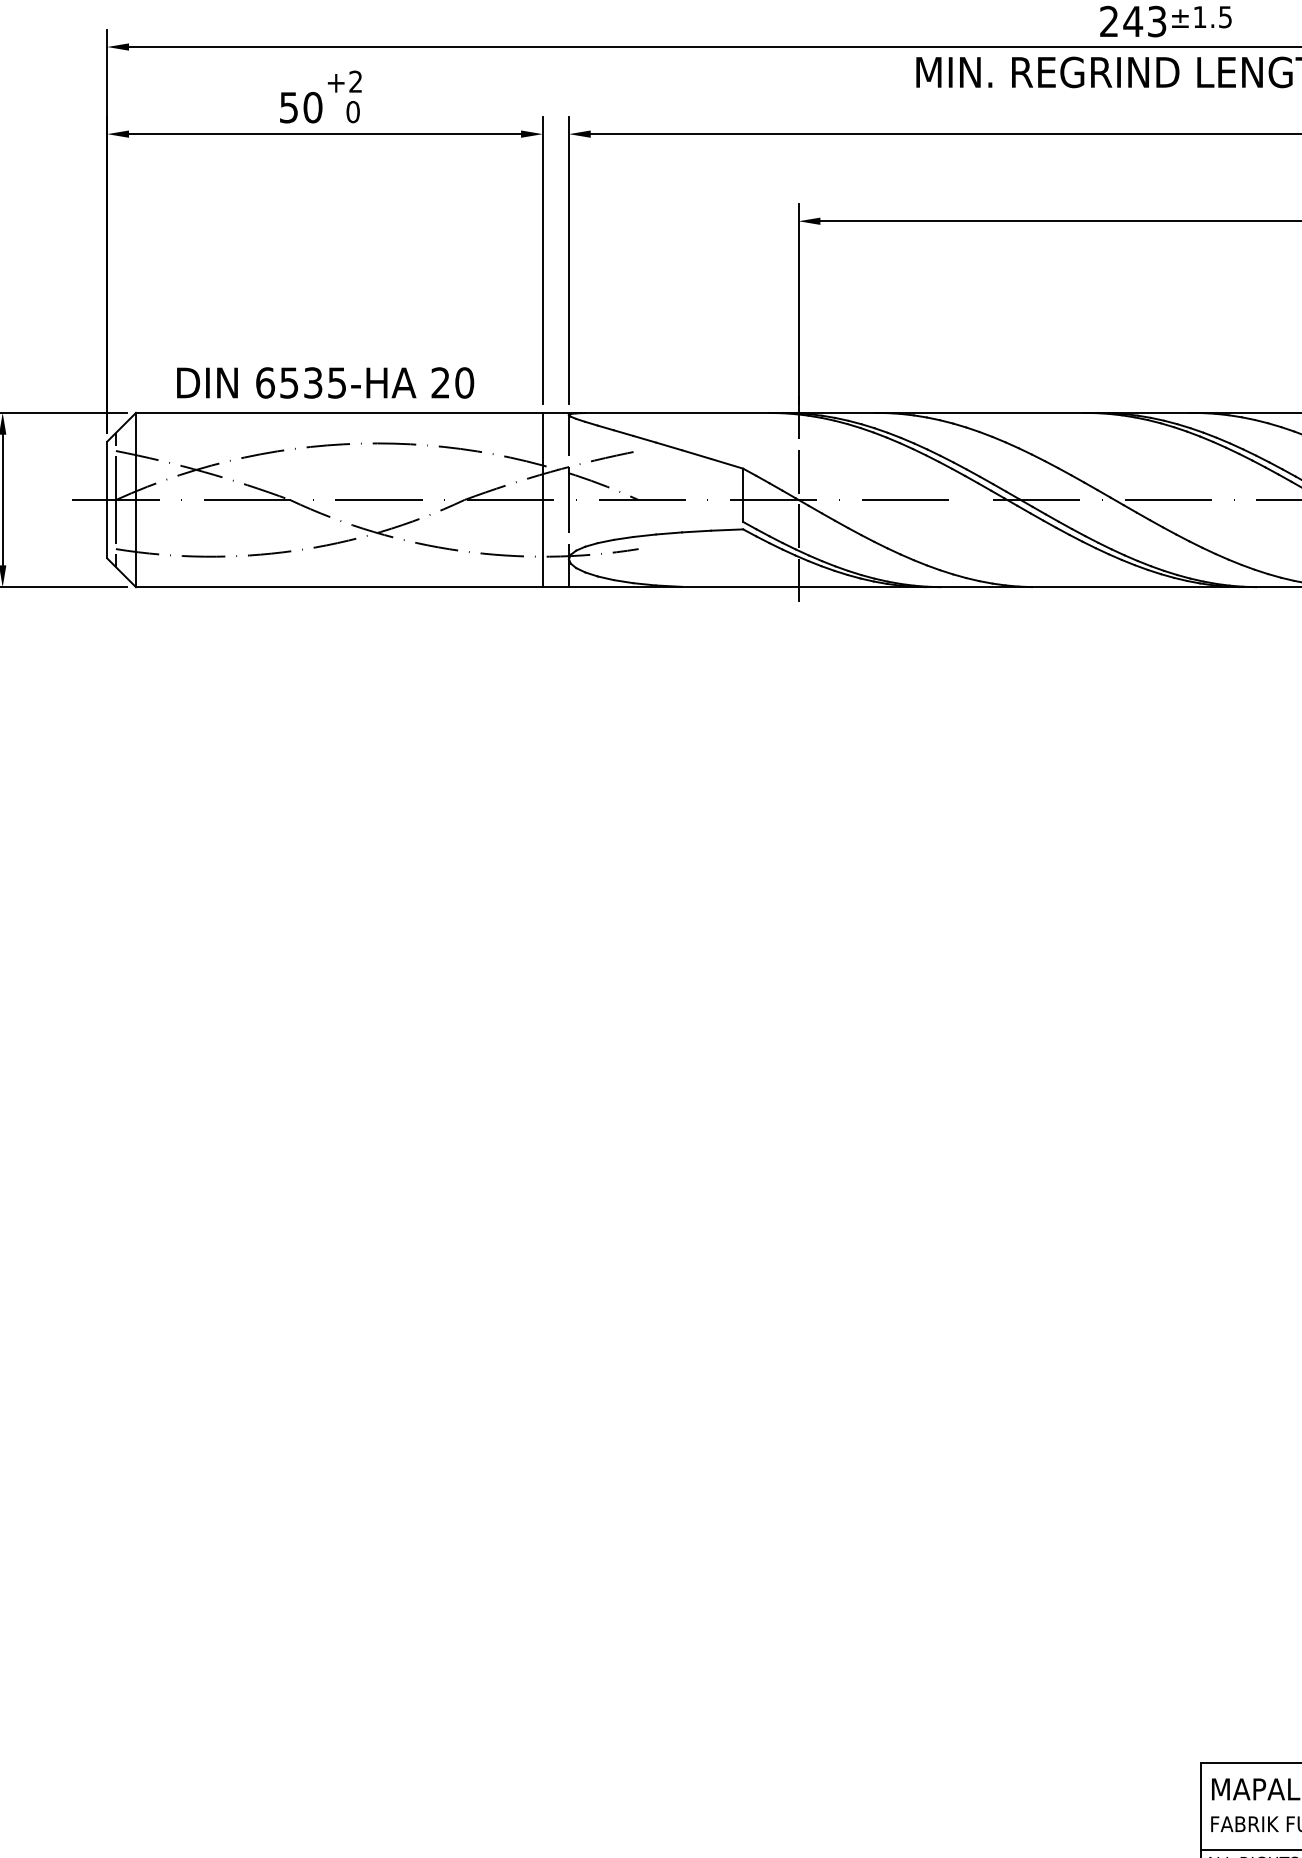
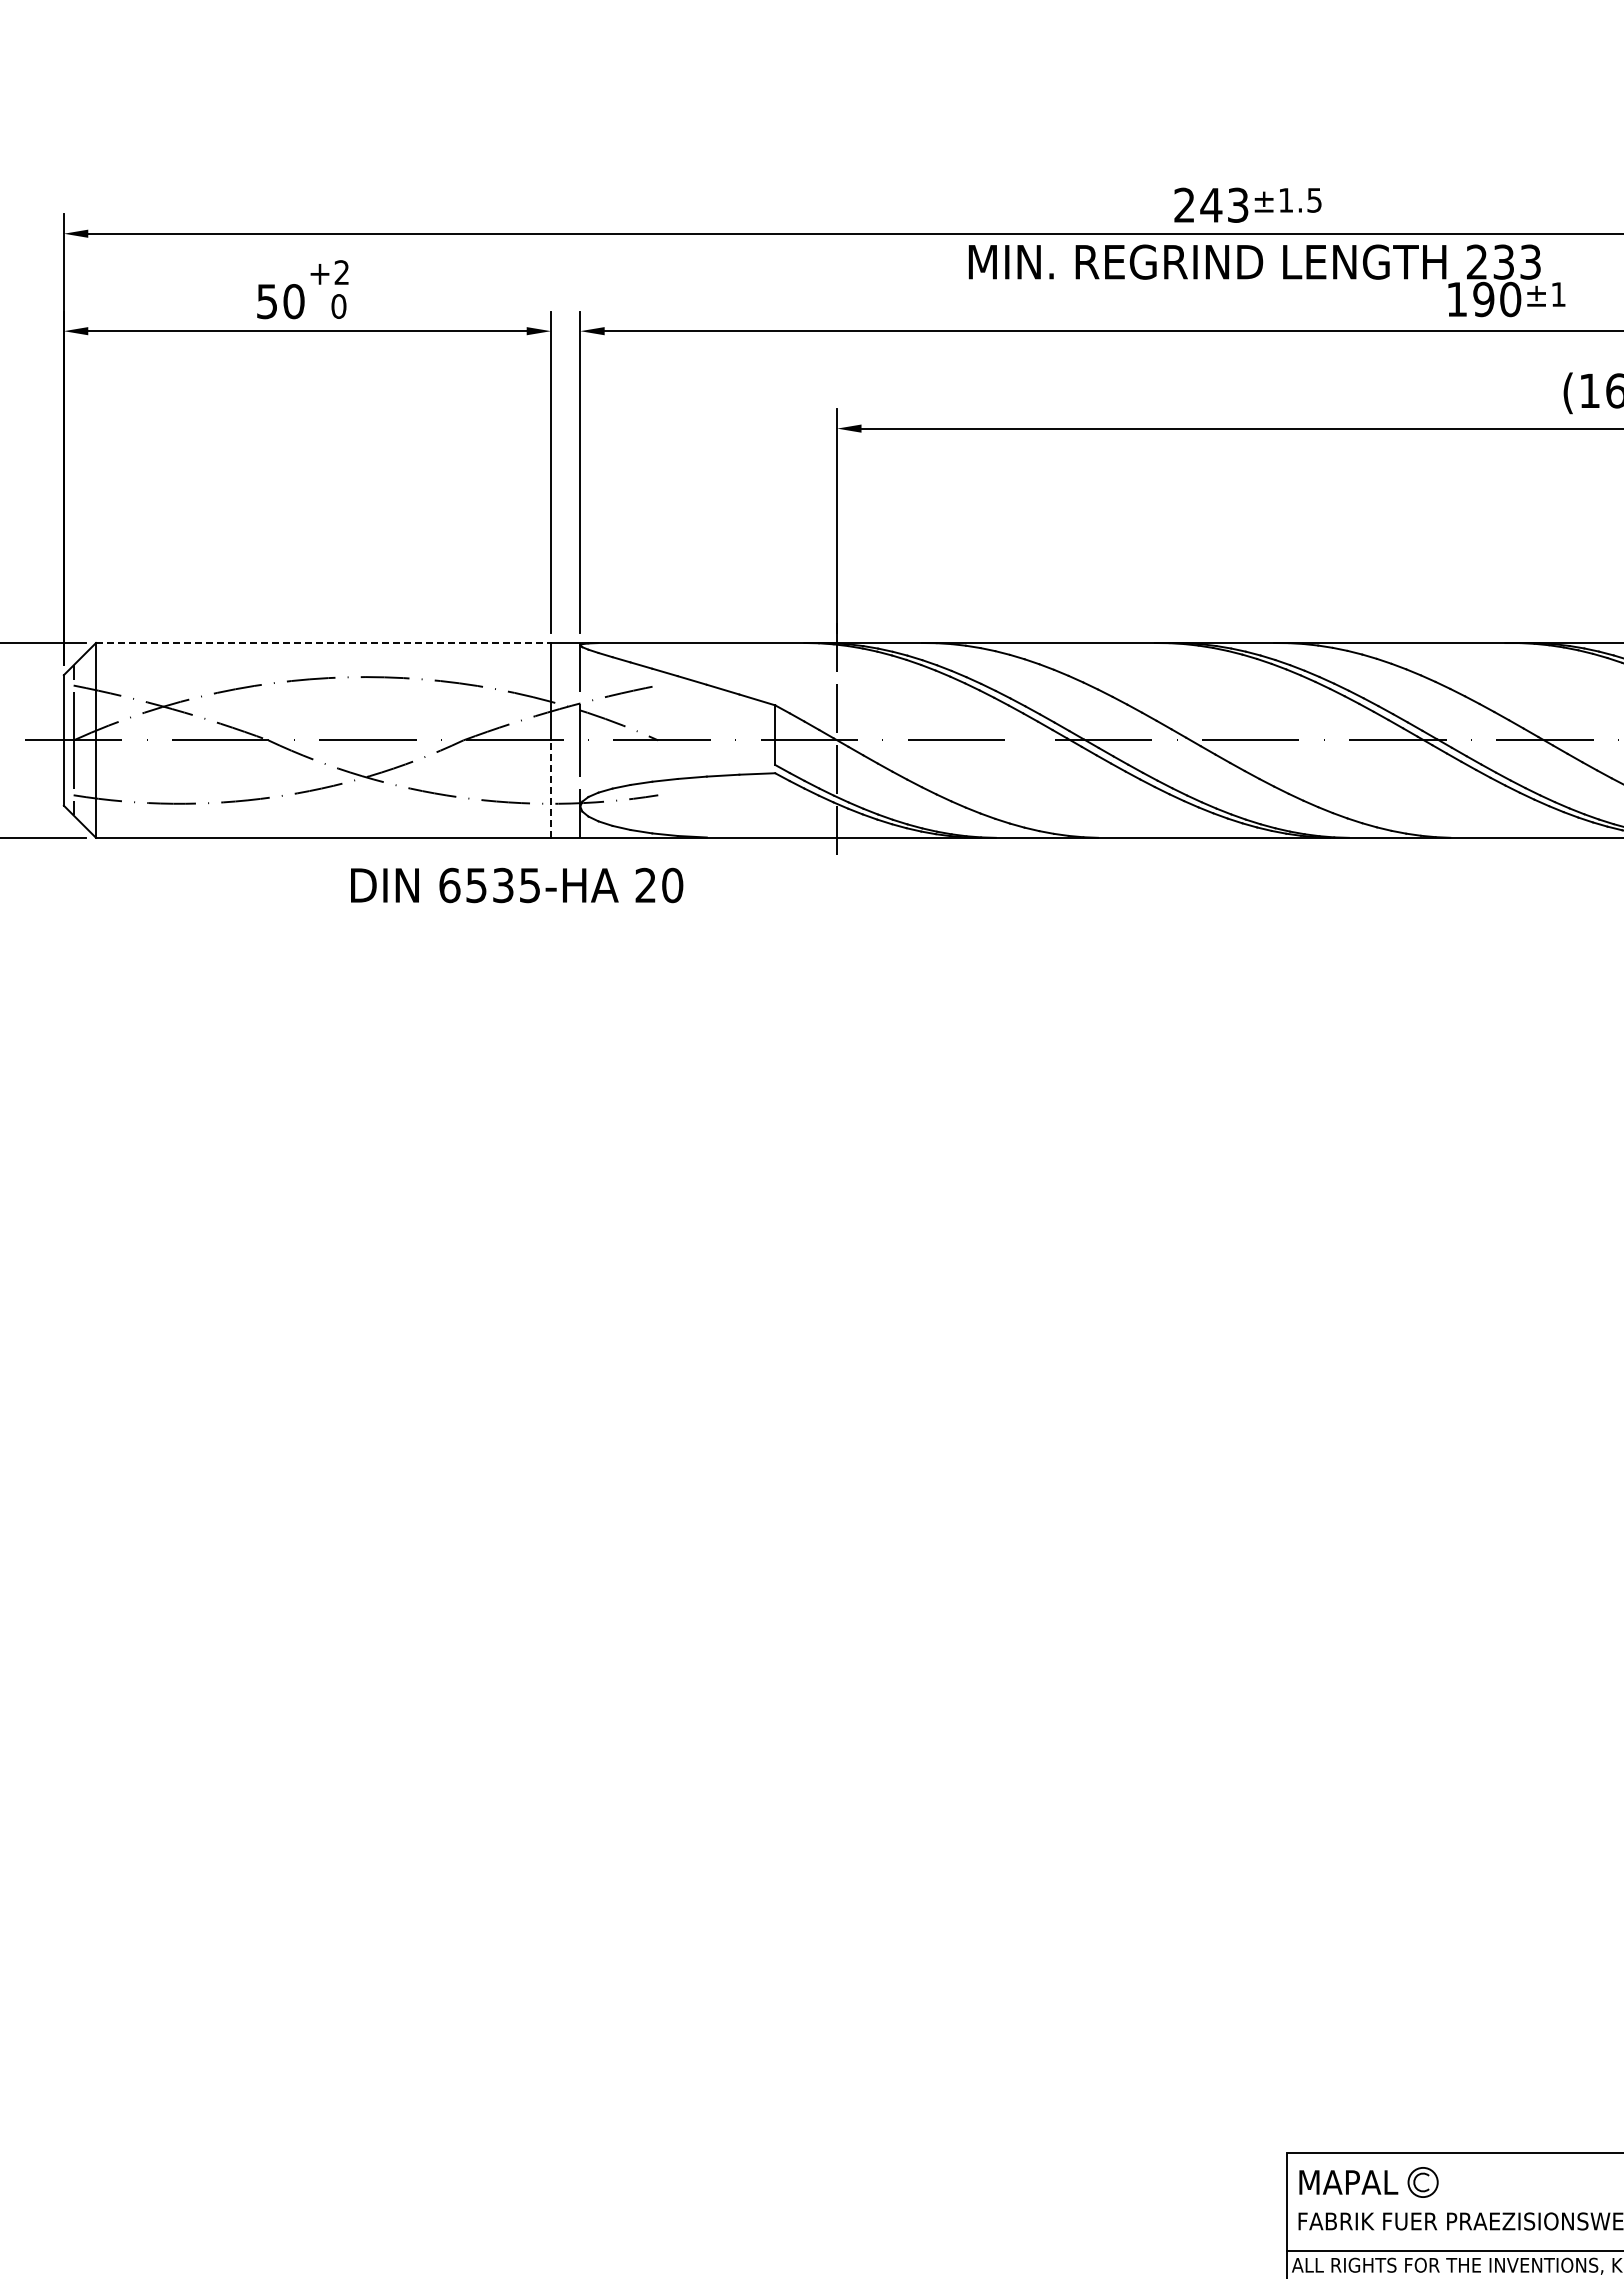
text: (325, 382) -> (517, 885), moved
line: (339, 412) -> (323, 642), solid -> dashed
line: (543, 543) -> (551, 789), solid -> dashed

